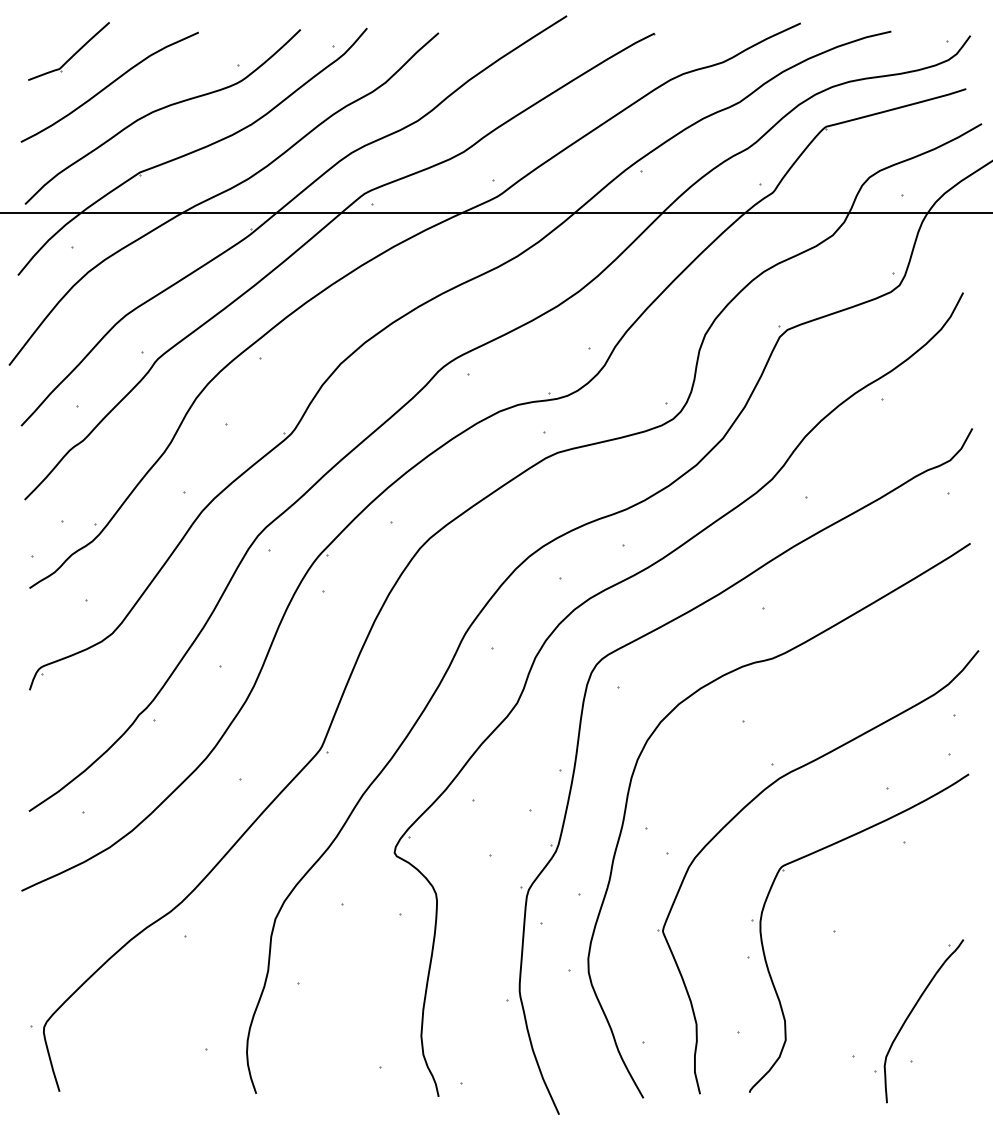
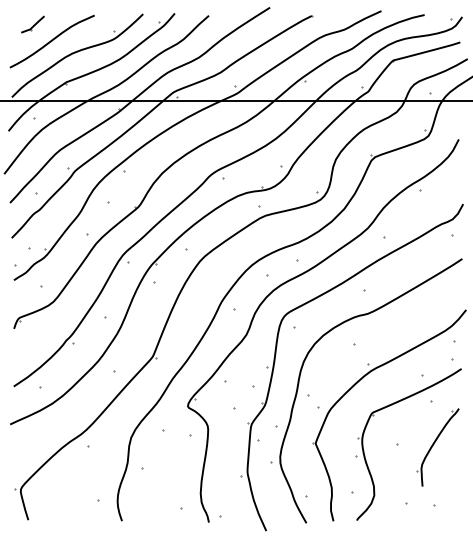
part: (68, 51) -> (32, 24), size x0.6
part: (918, 1021) -> (437, 447), moved

